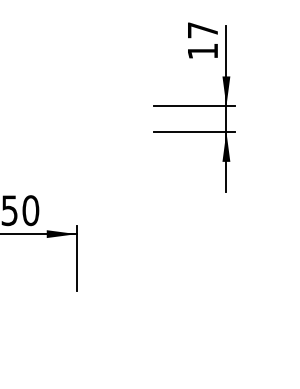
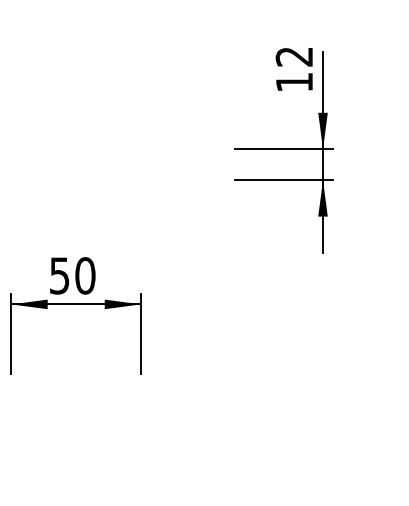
text: (202, 30) -> (293, 56), 17 -> 12

